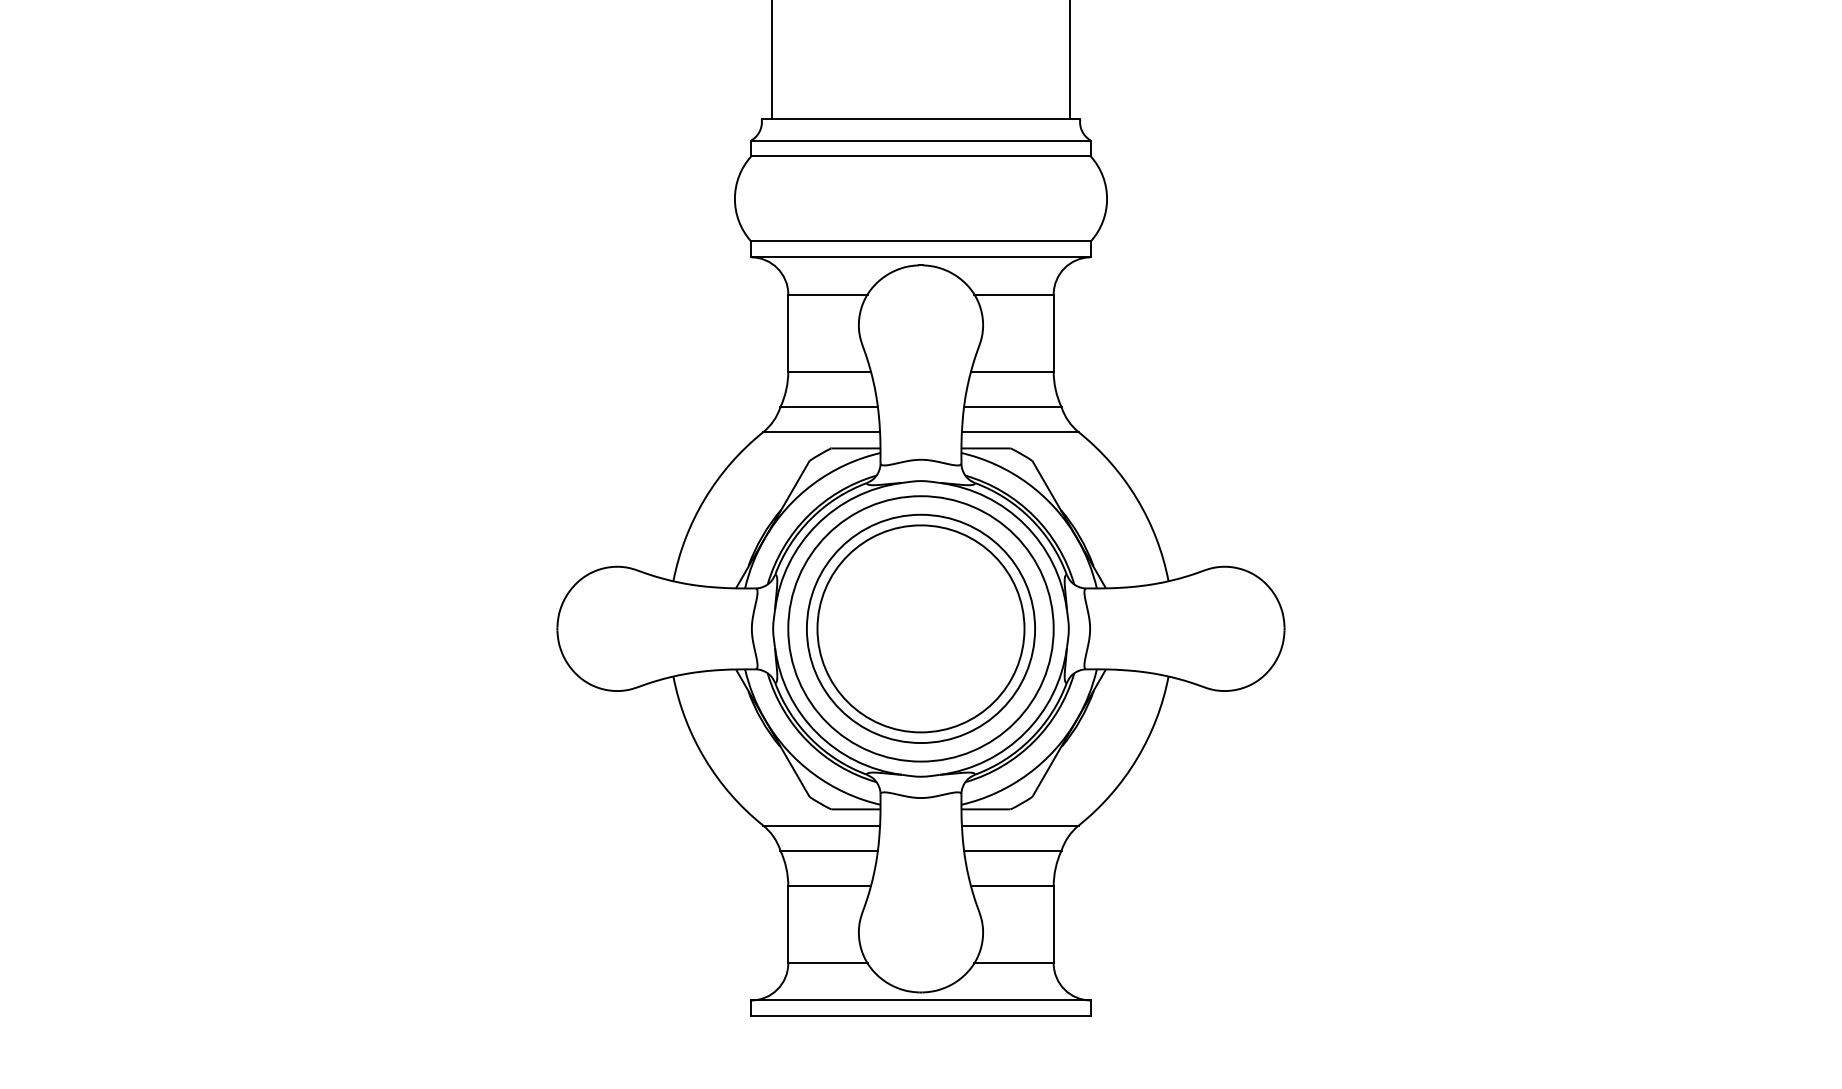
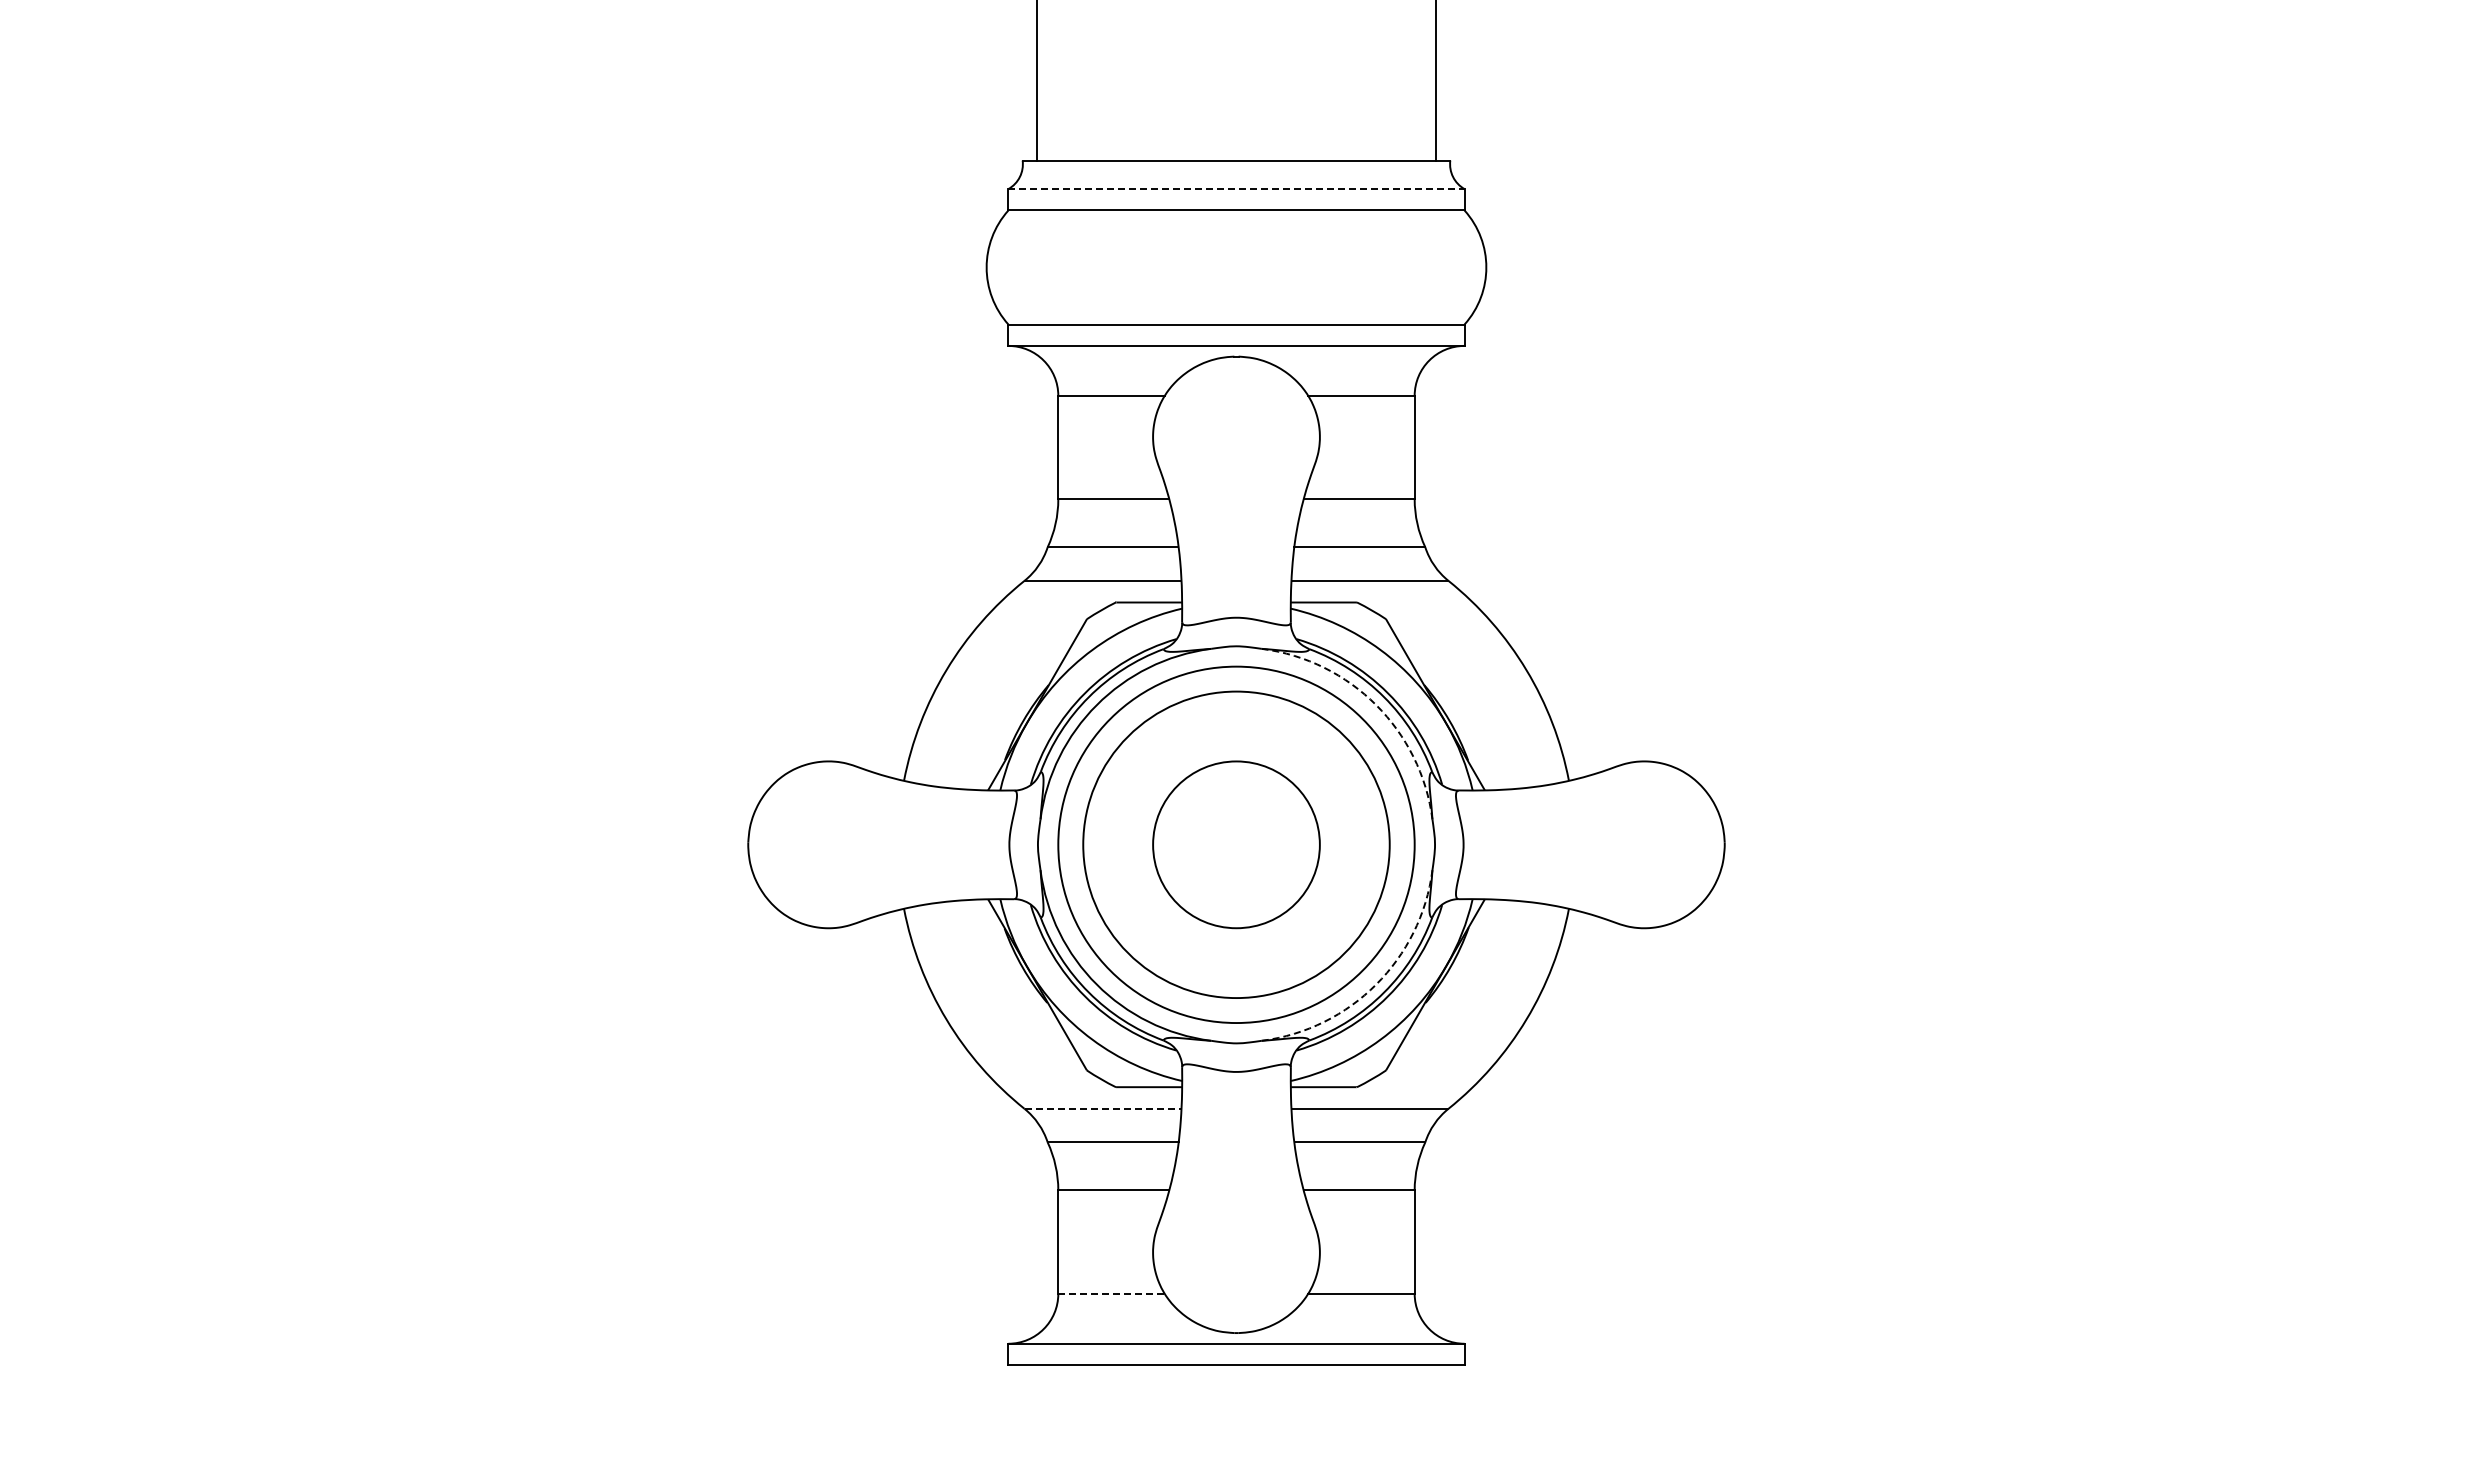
line: (921, 140) -> (1237, 189), solid -> dashed
arc: (1025, 525) -> (1376, 705), solid -> dashed
circle: (921, 628) -> (1236, 844), size x0.6
arc: (1025, 732) -> (1376, 984), solid -> dashed
line: (821, 825) -> (1103, 1108), solid -> dashed
line: (827, 963) -> (1111, 1293), solid -> dashed

